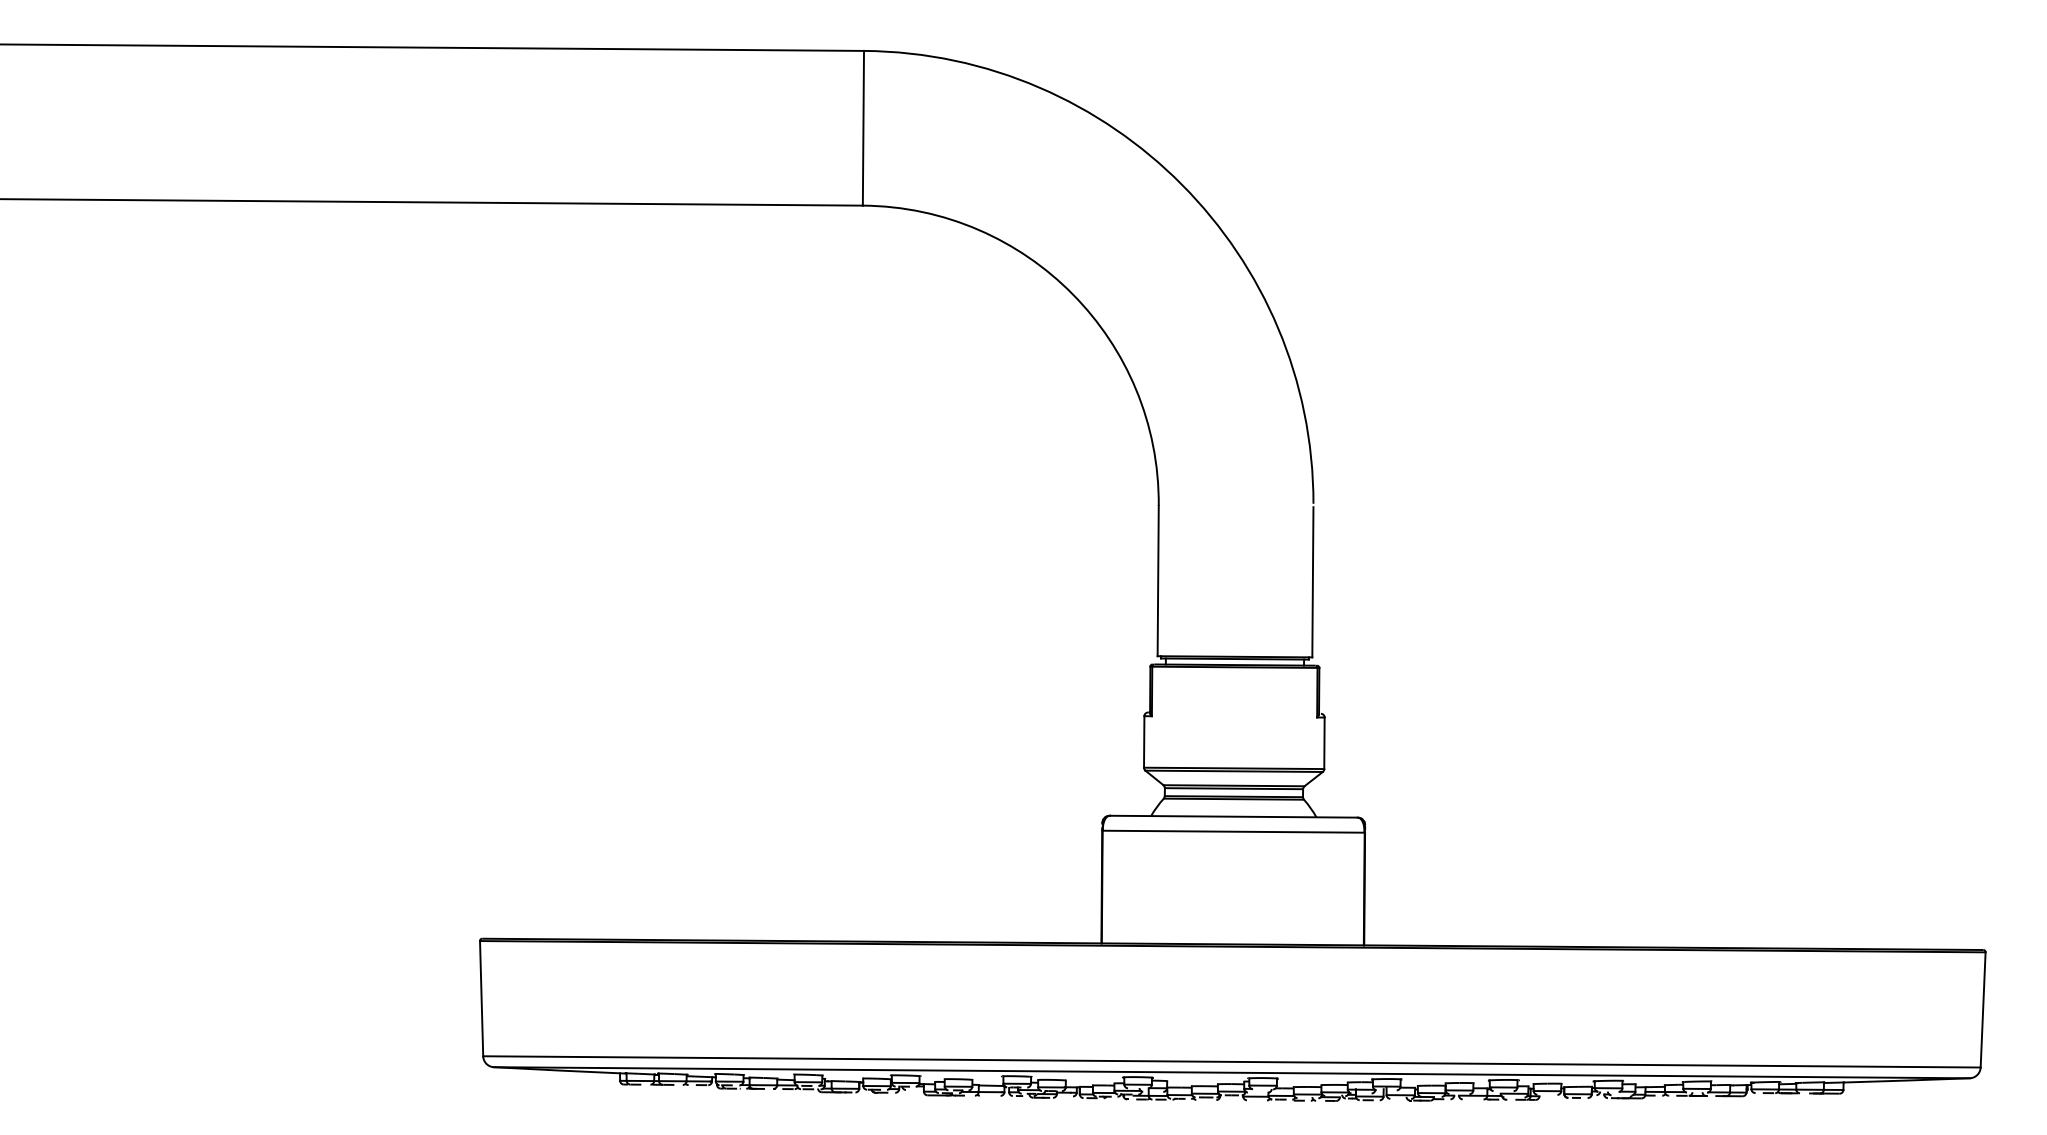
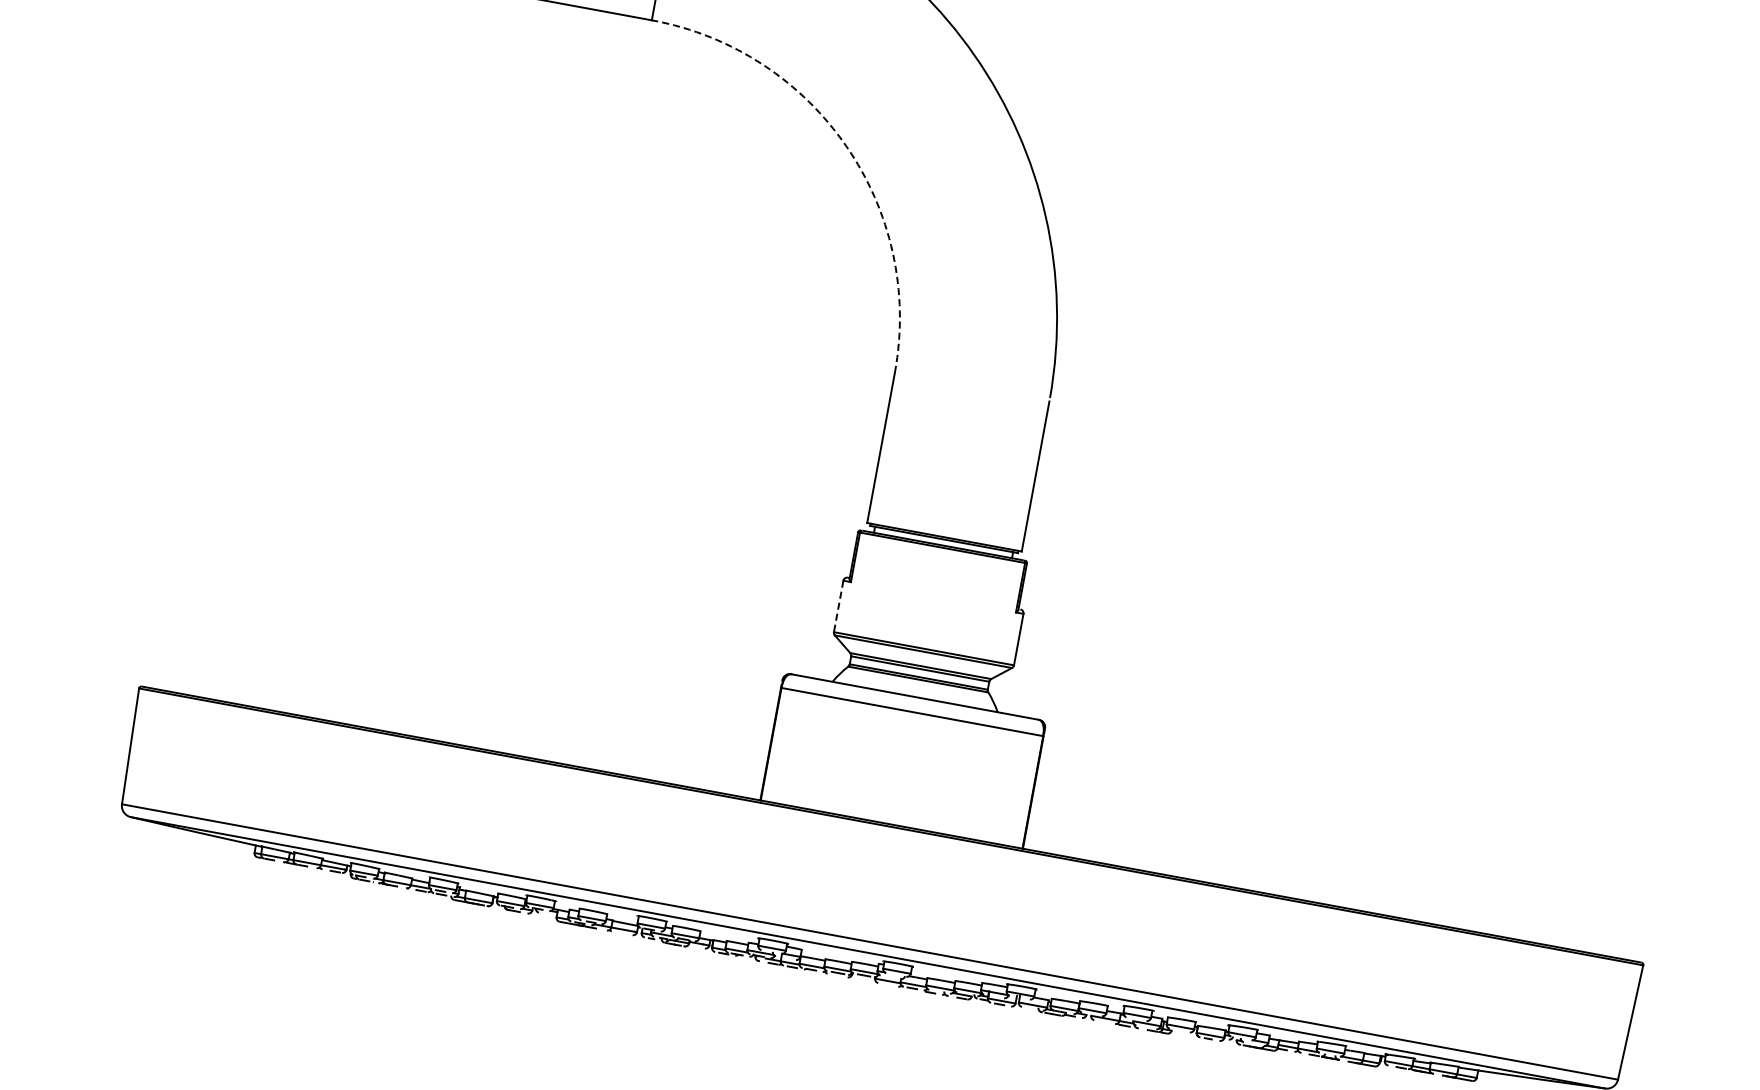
arc: (1073, 294) -> (846, 146), solid -> dashed
line: (1144, 741) -> (839, 606), solid -> dashed

